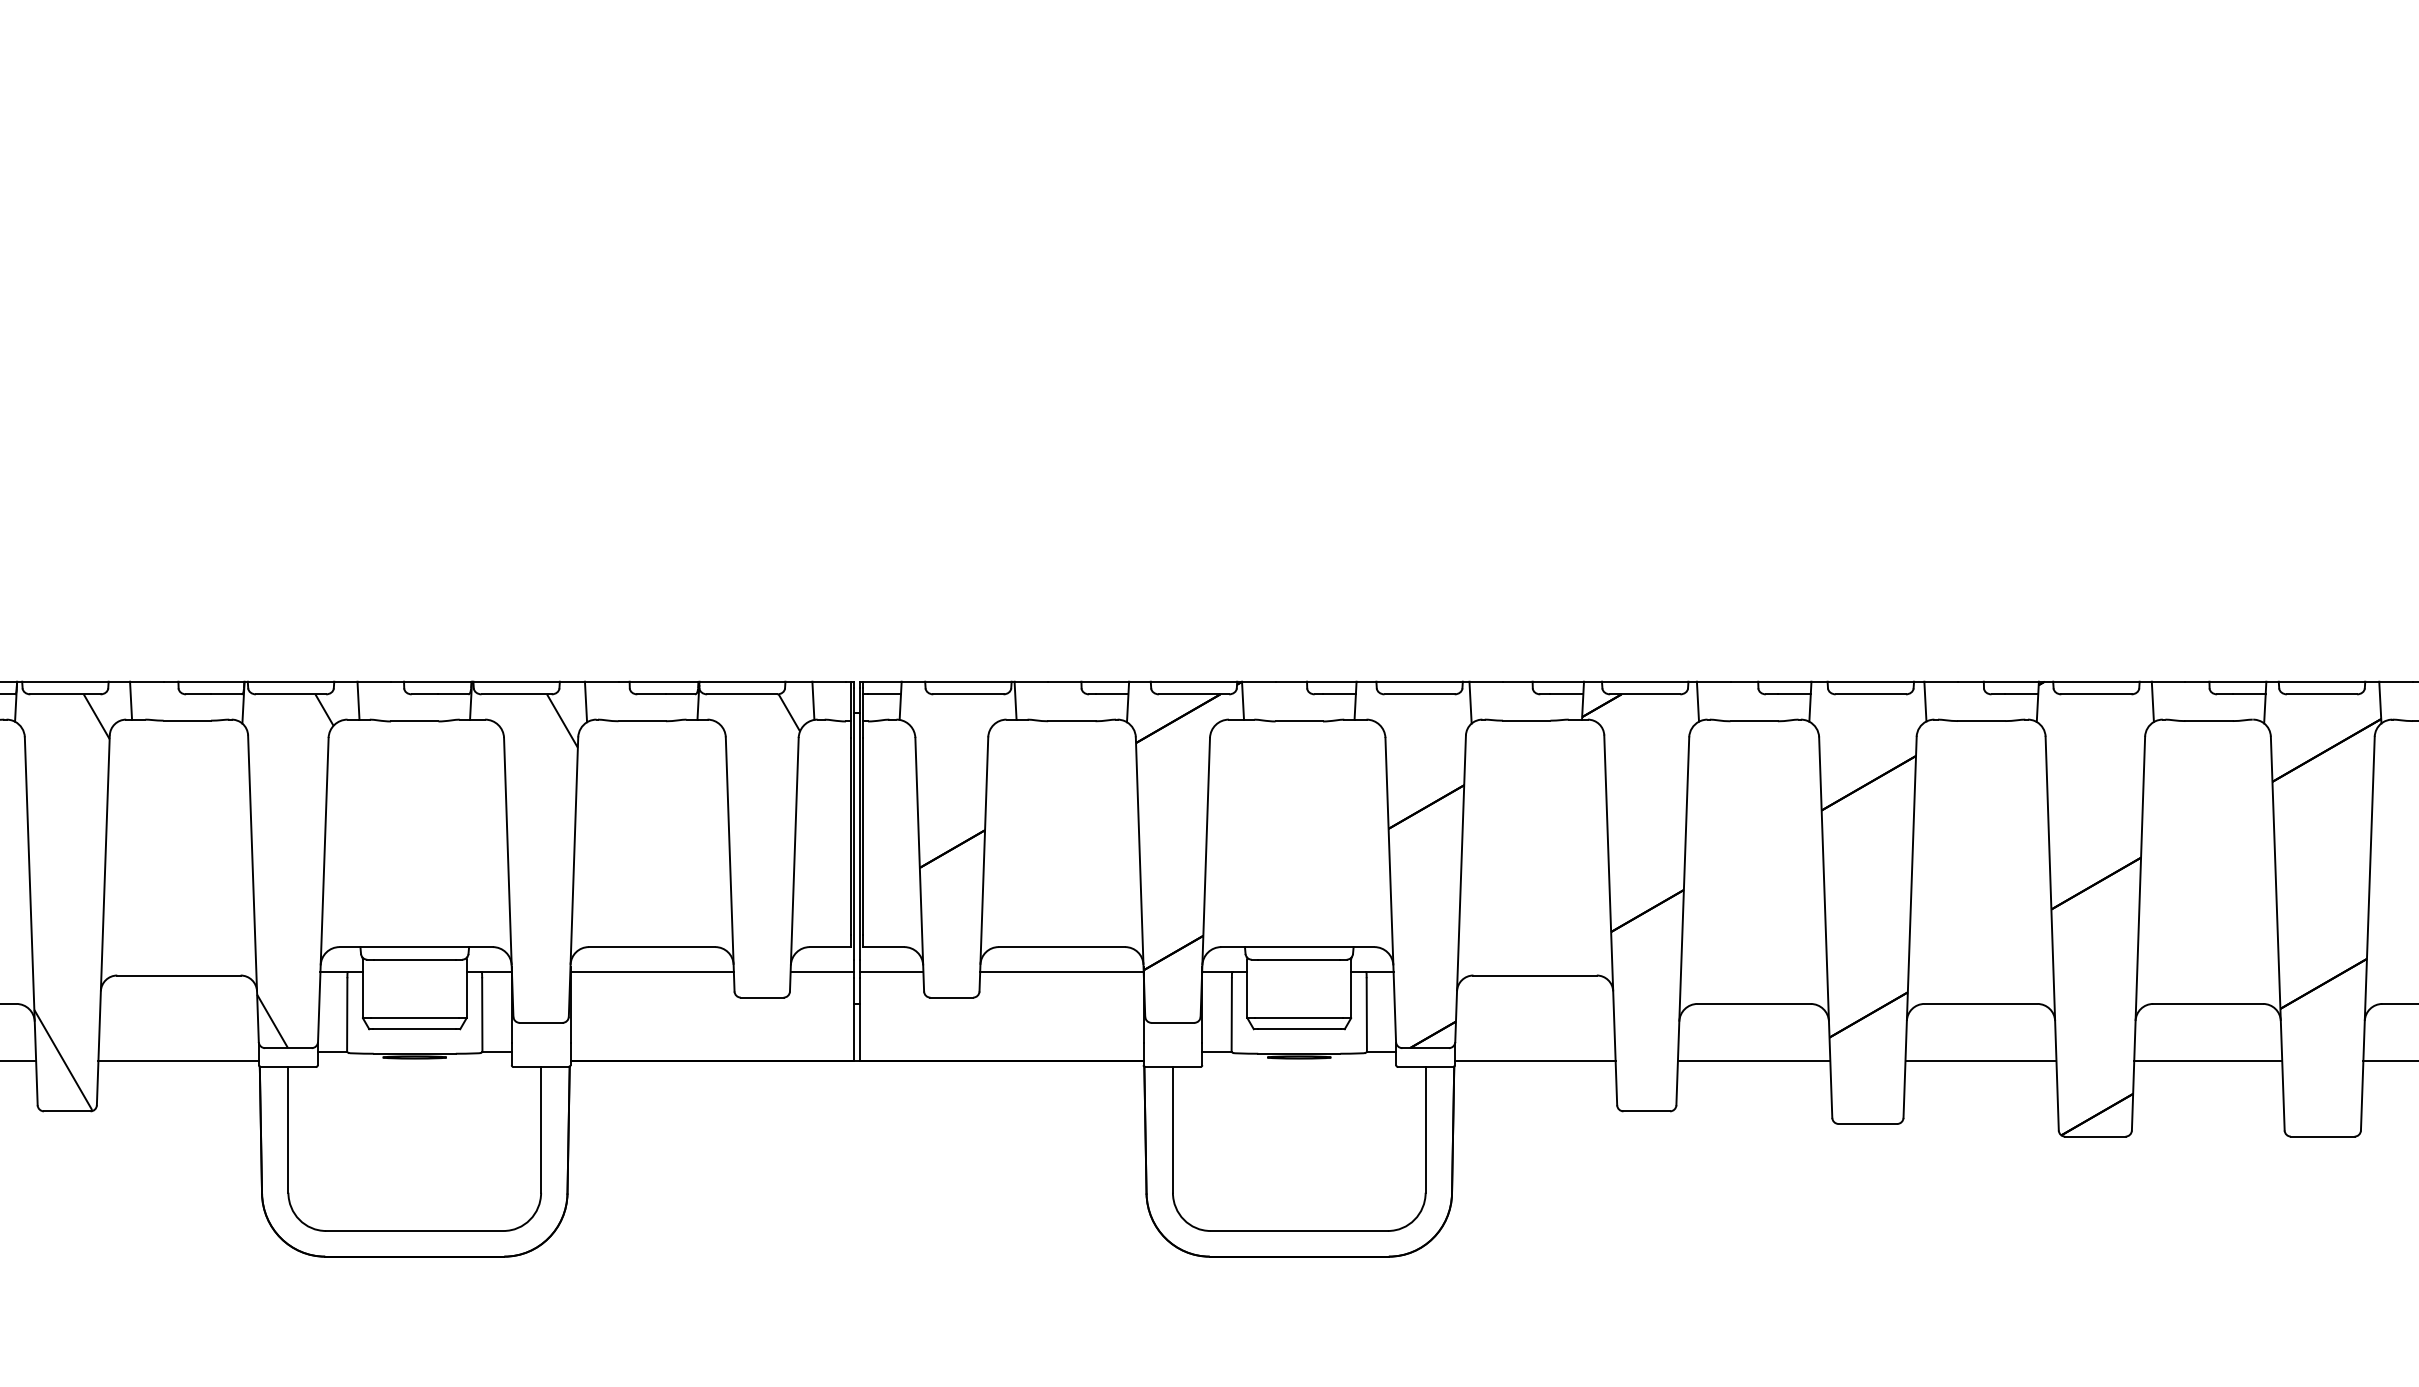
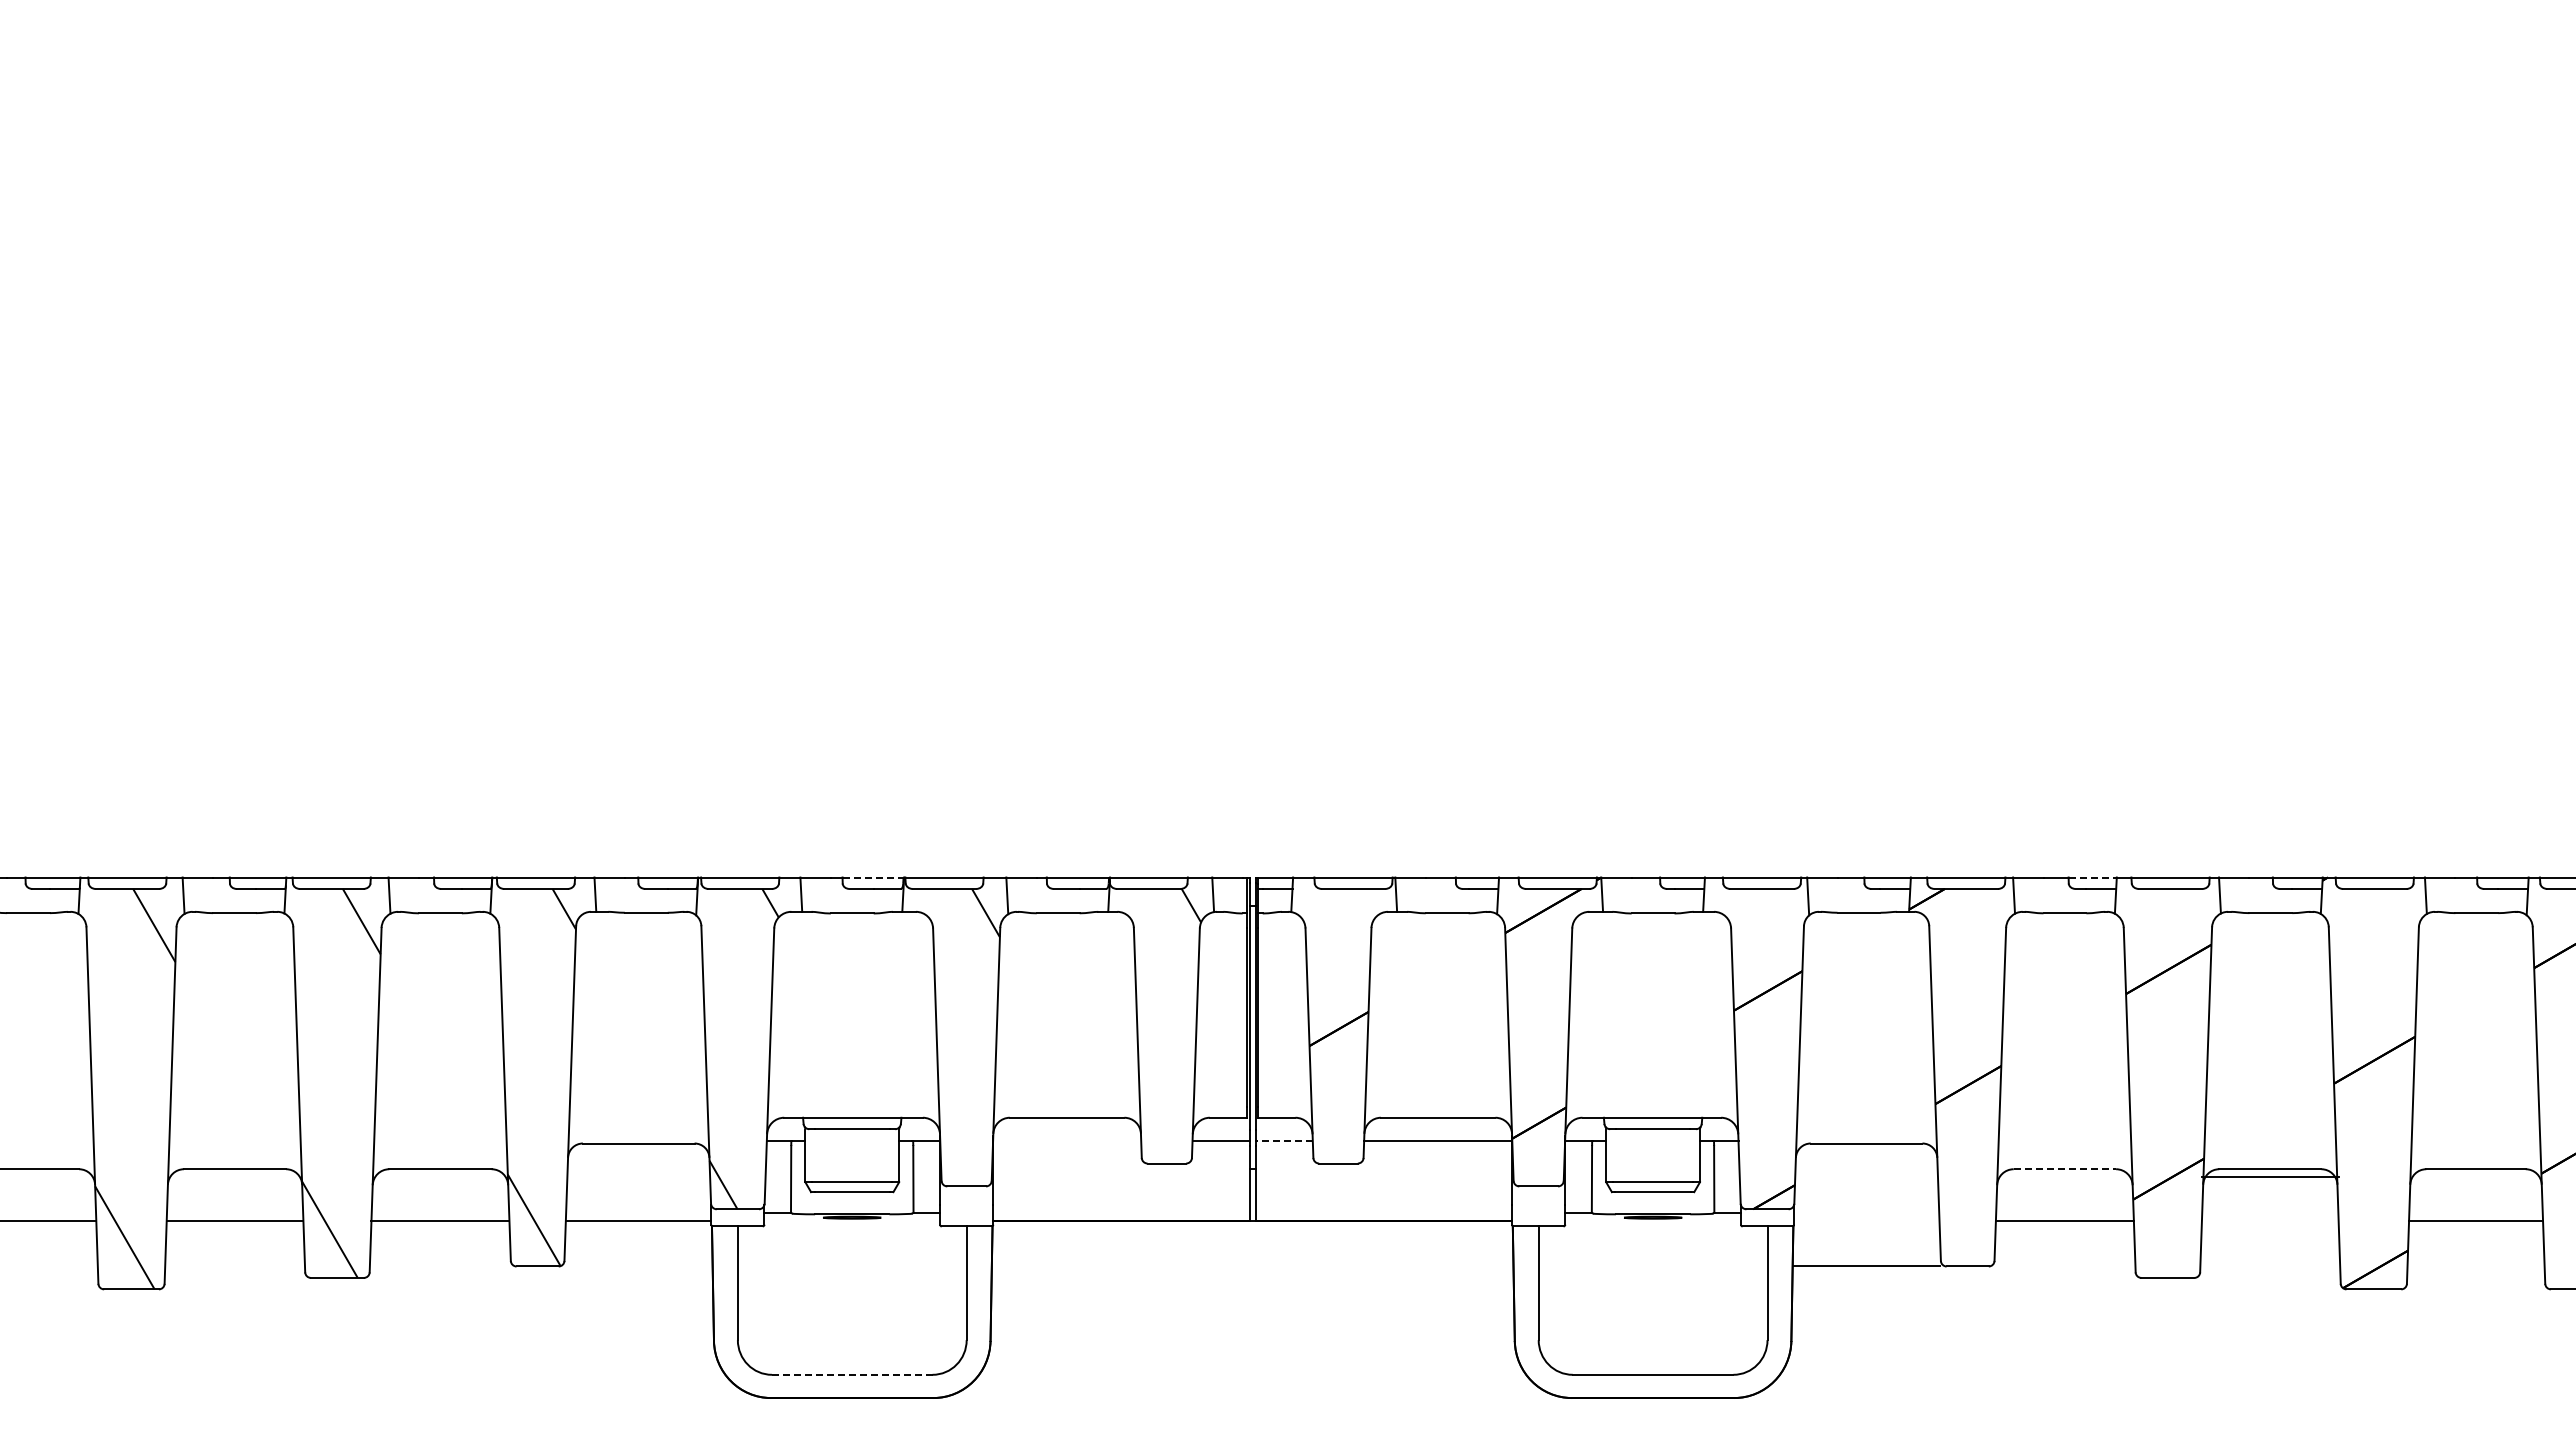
line: (438, 681) -> (873, 877), solid -> dashed
line: (1785, 681) -> (2093, 877), solid -> dashed
line: (652, 972) -> (1067, 1140), removed
line: (892, 972) -> (1284, 1140), solid -> dashed
line: (1754, 1004) -> (2065, 1169), solid -> dashed
line: (1534, 1060) -> (1866, 1265), moved
line: (1980, 1060) -> (2269, 1176), moved
line: (415, 1230) -> (852, 1374), solid -> dashed

